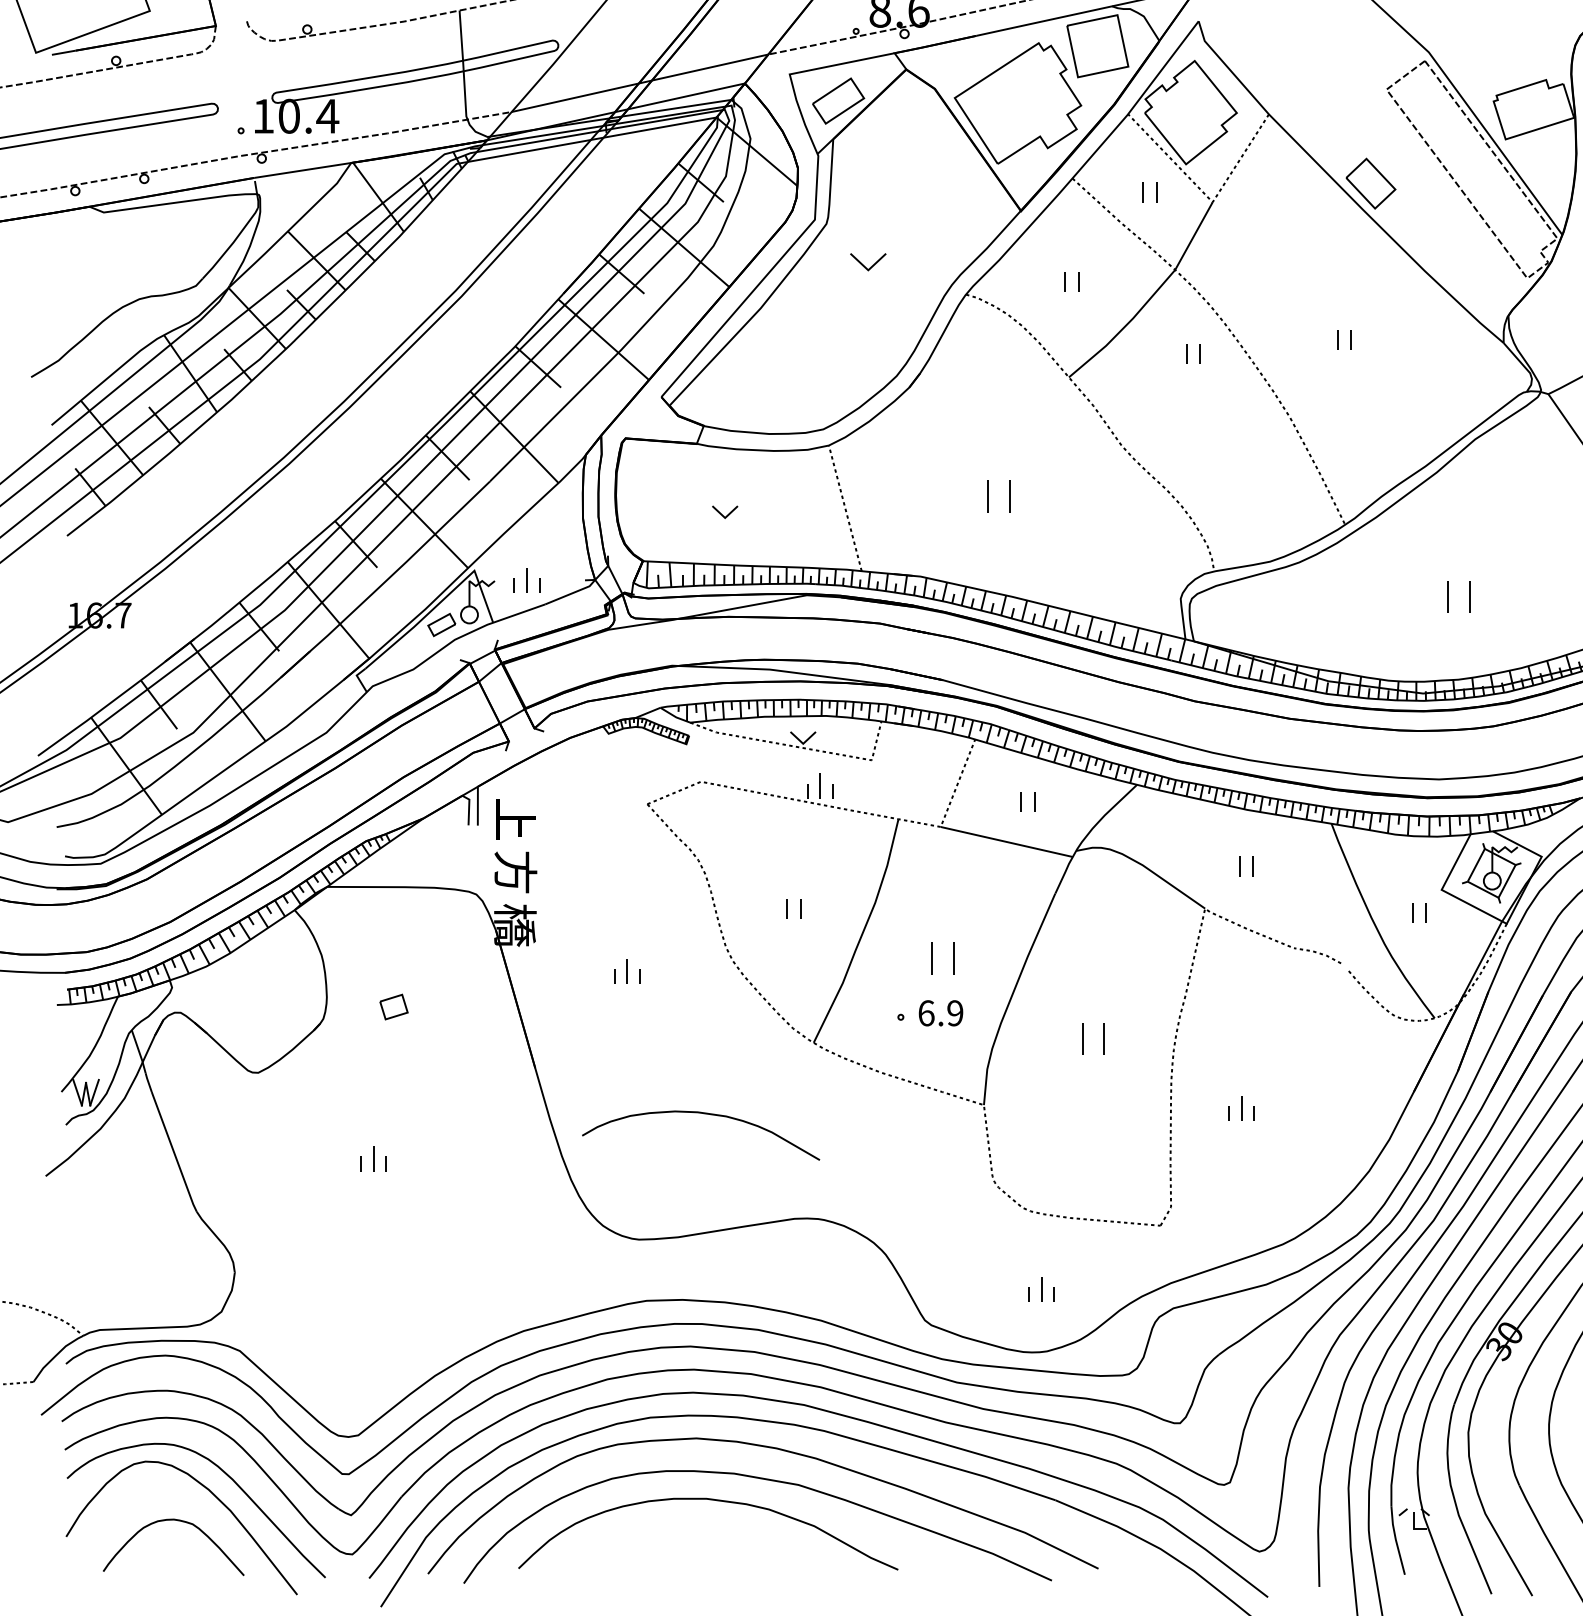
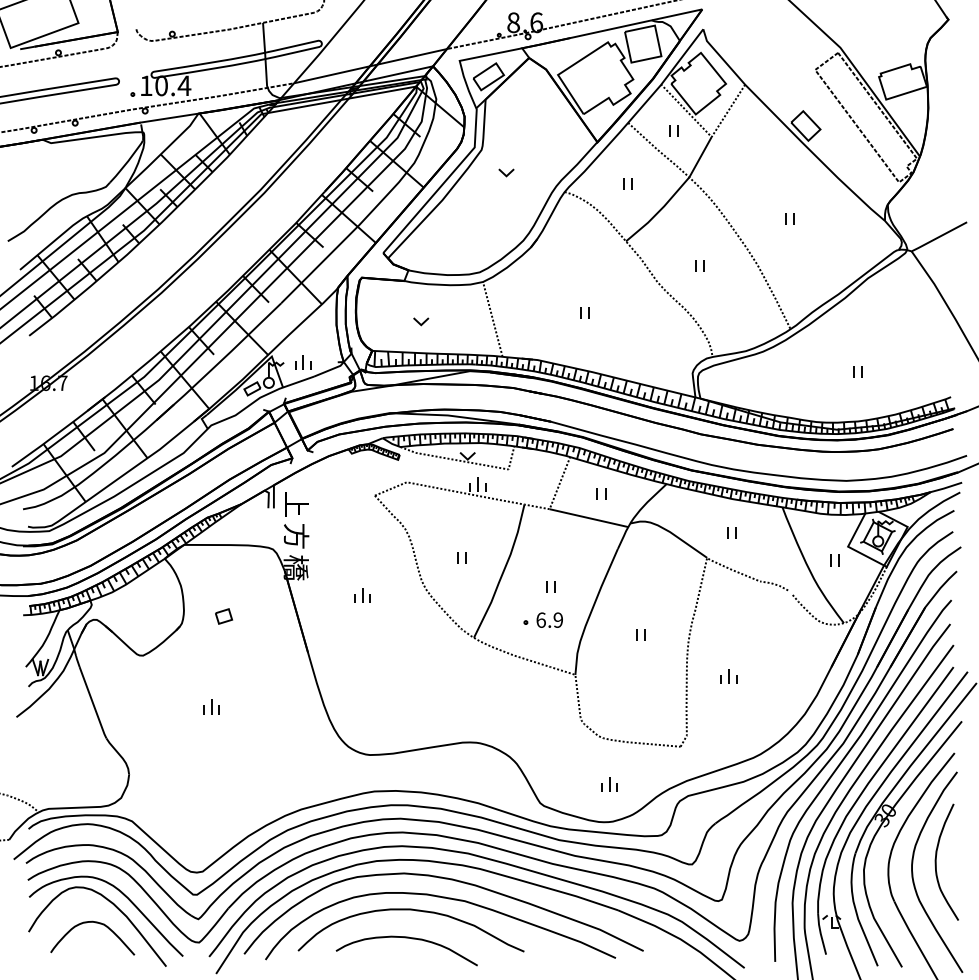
part: (868, 261) -> (506, 172), size x0.71
part: (1192, 352) -> (699, 265), moved
part: (999, 496) -> (584, 312), size x0.62
part: (1457, 595) -> (857, 371), size x0.62
part: (942, 956) -> (550, 586), size x0.62
part: (1093, 1037) -> (640, 634), size x0.62
curve: (700, 1114) -> (406, 938), moved

